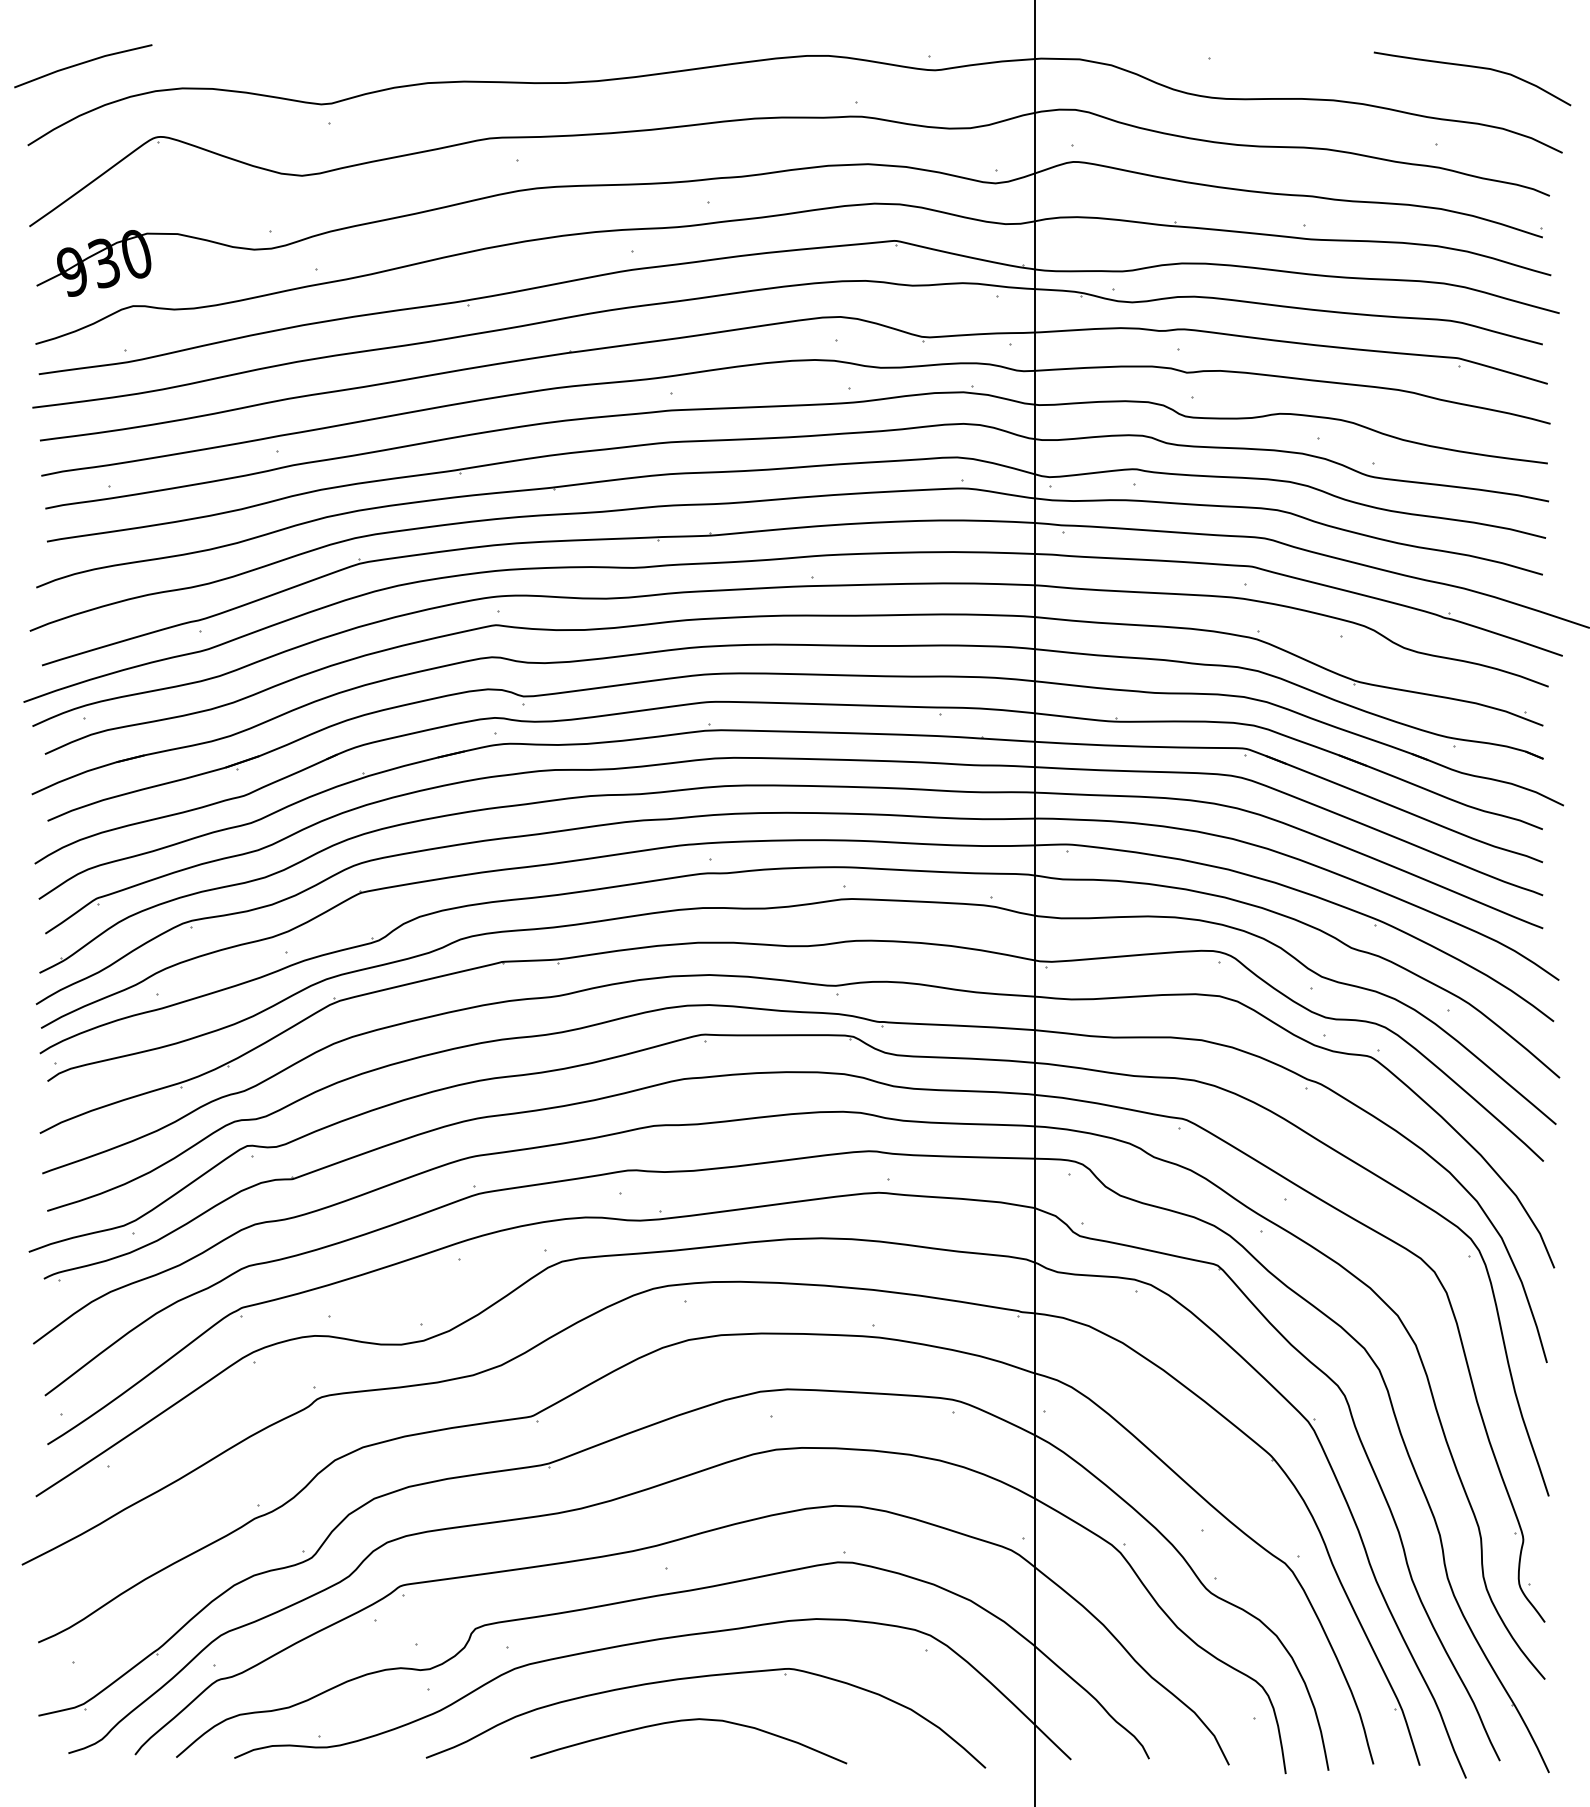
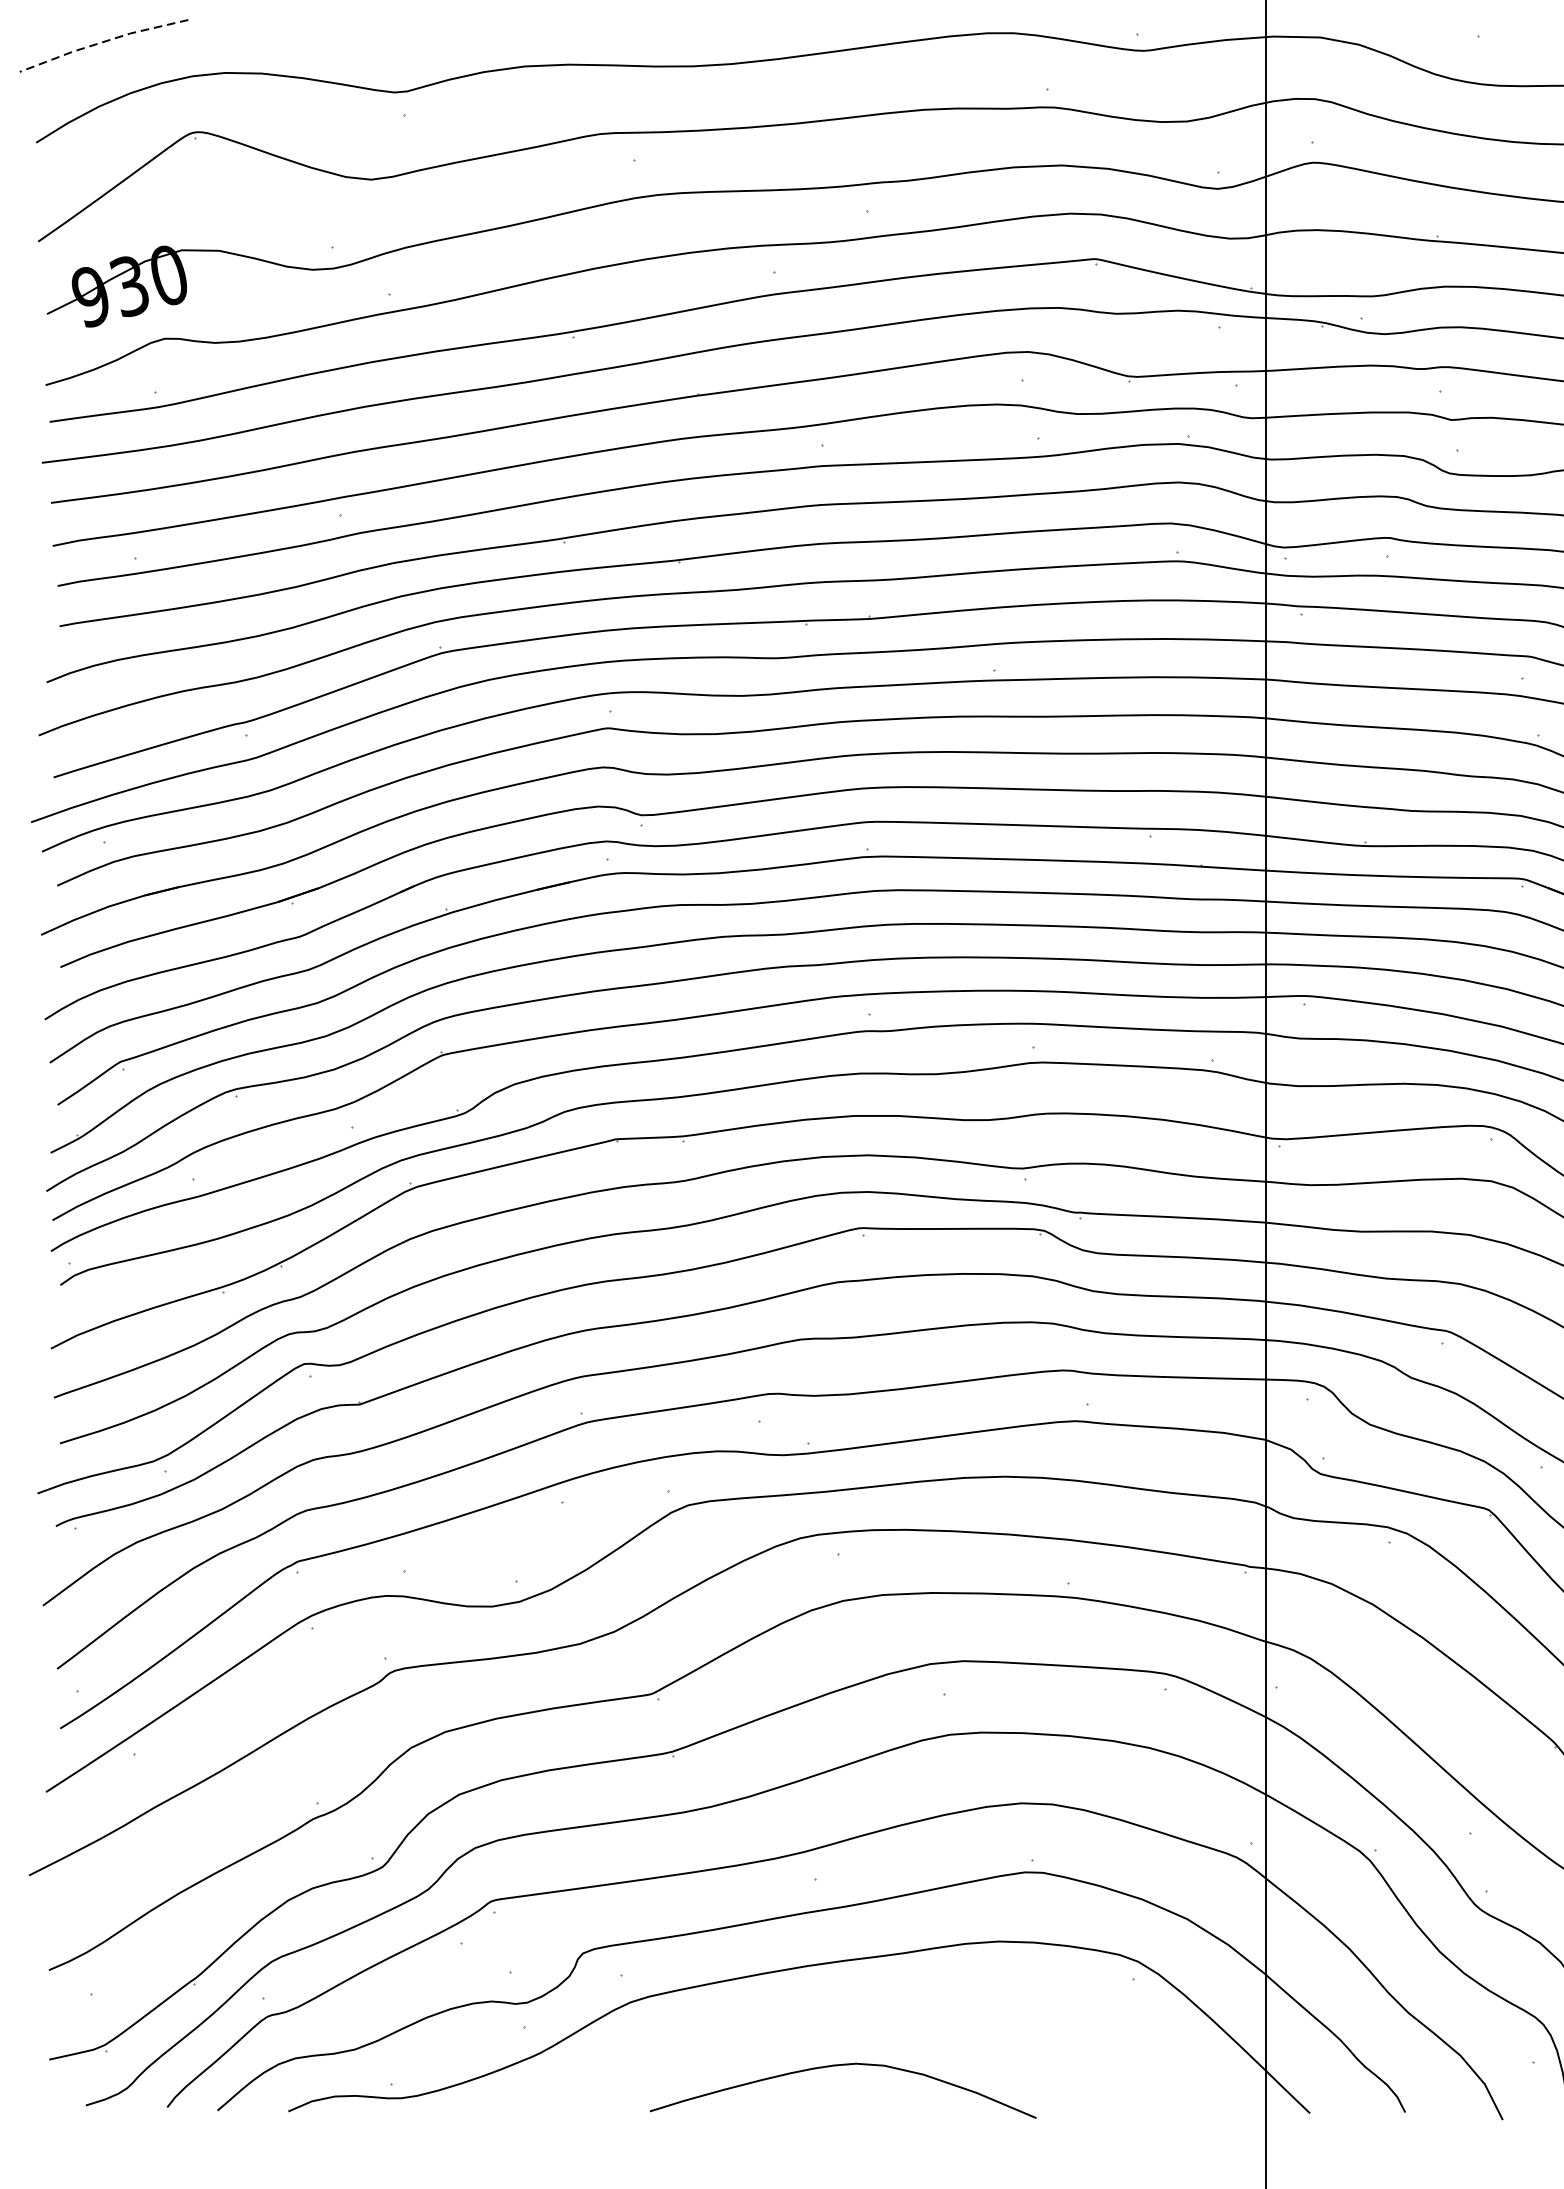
line: (82, 63) -> (103, 42), solid -> dashed
part: (704, 1677) -> (862, 2012), removed

